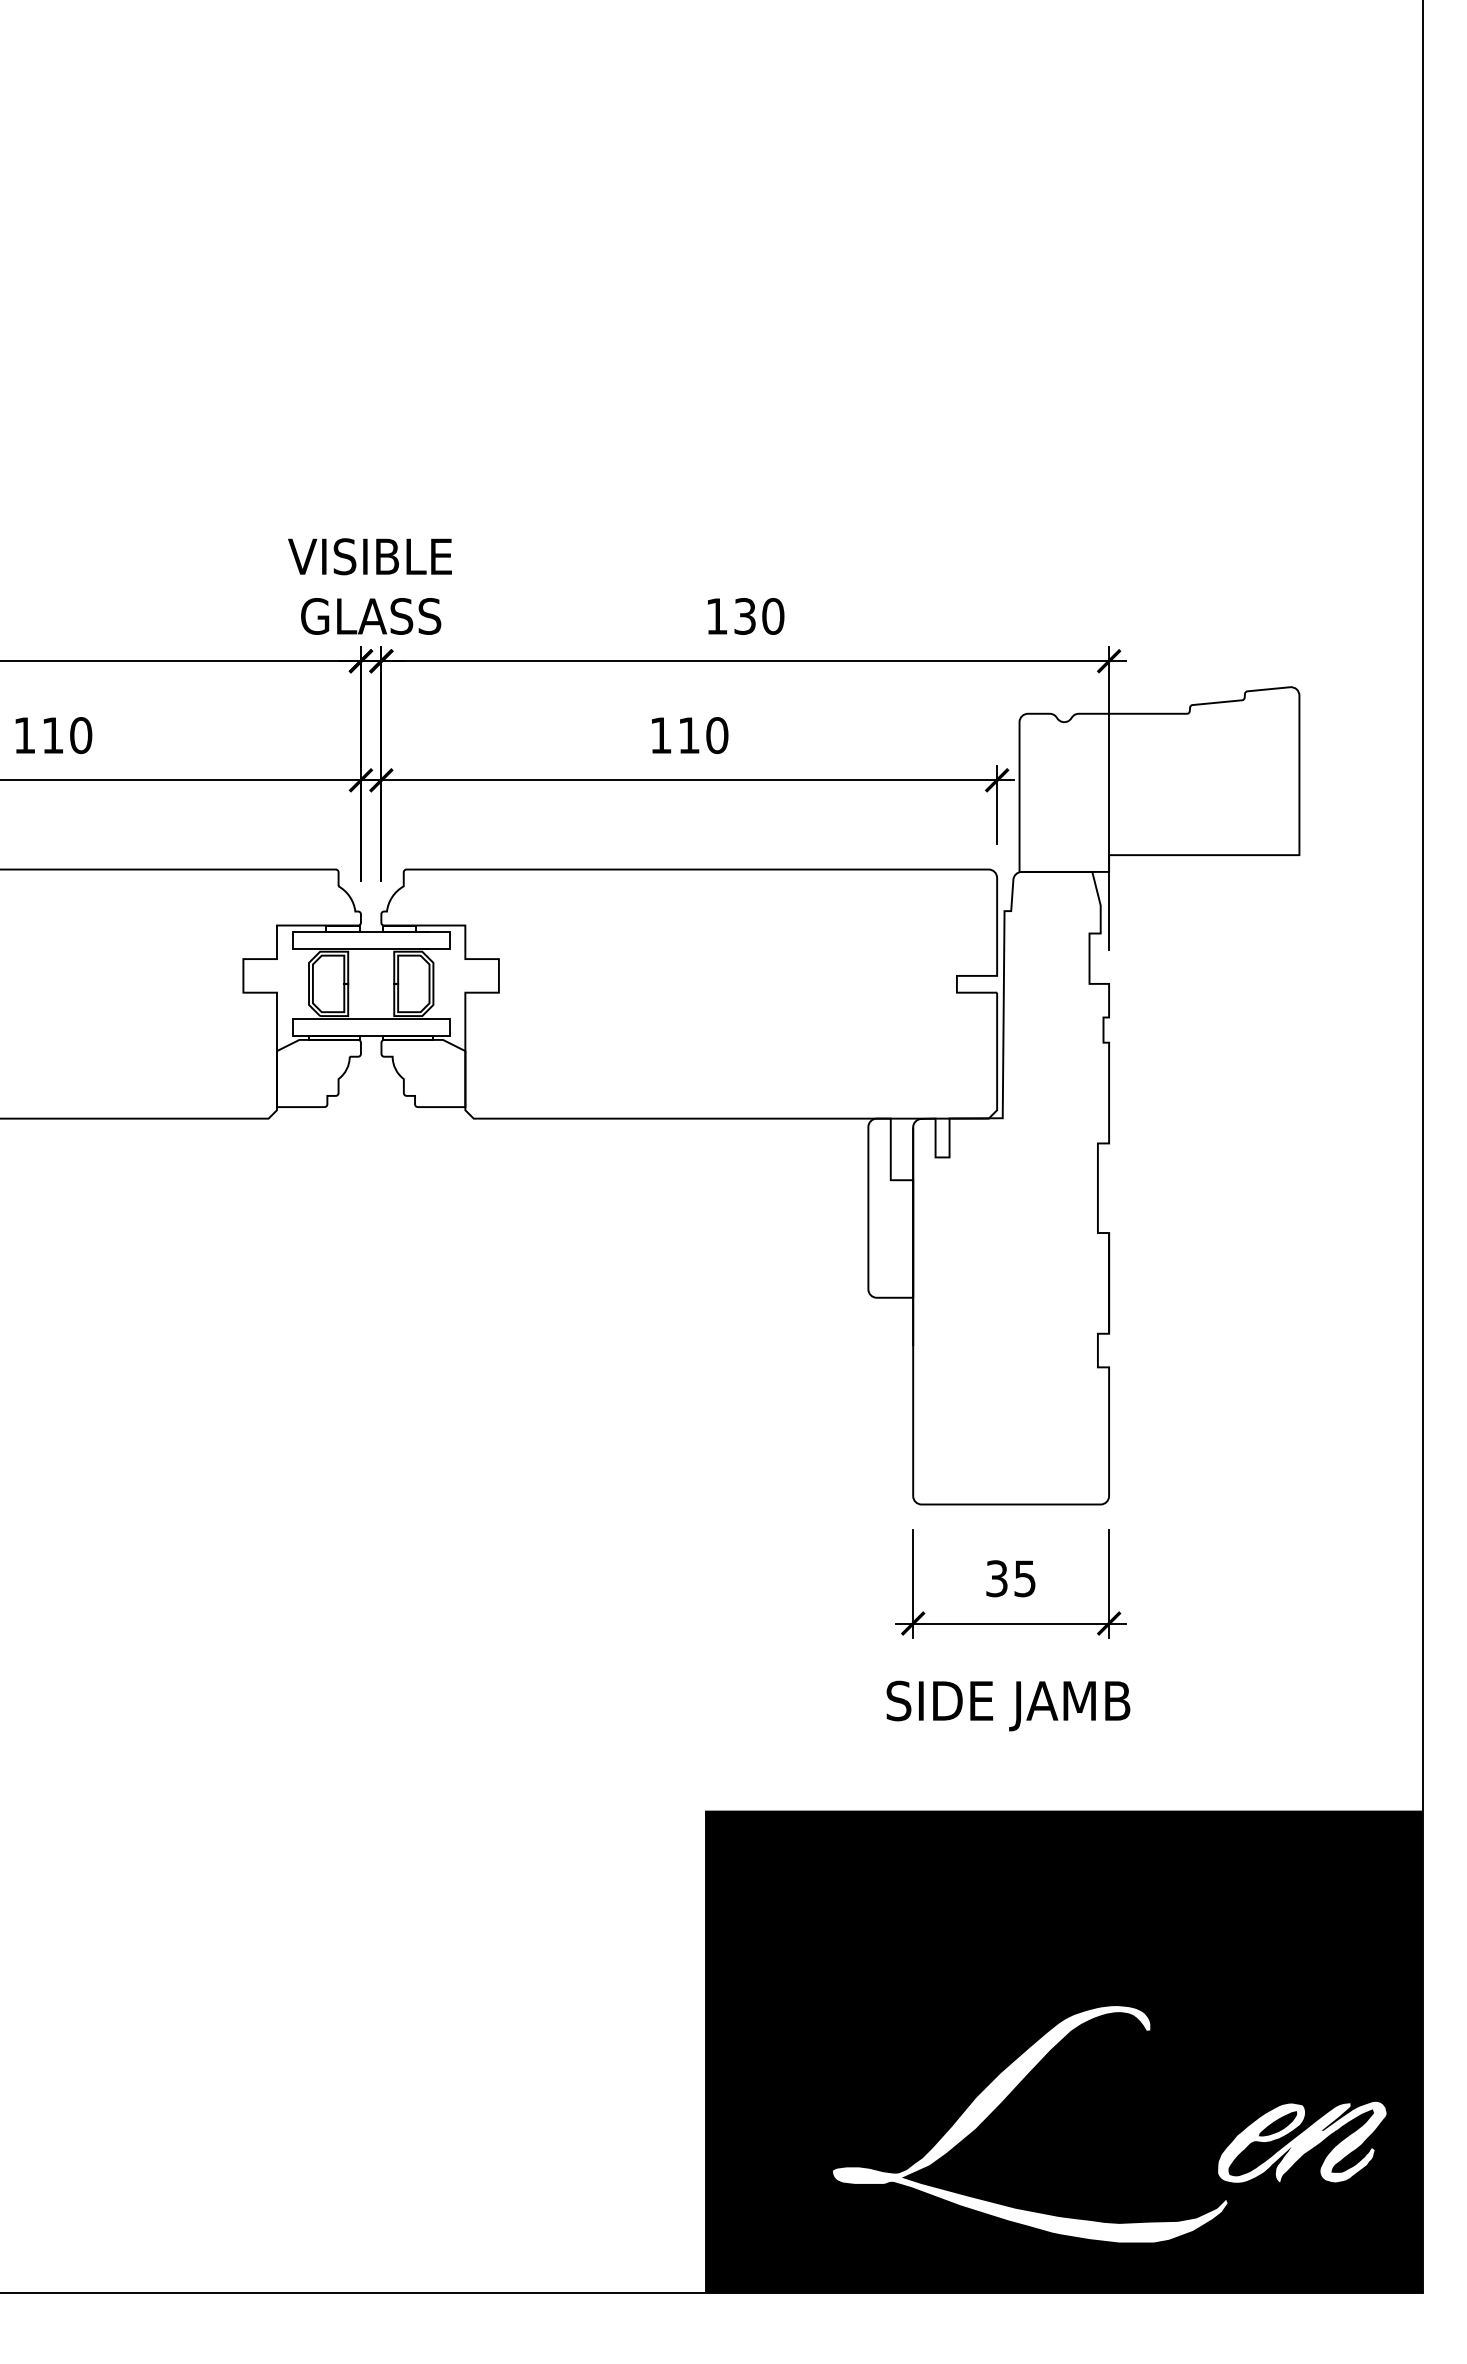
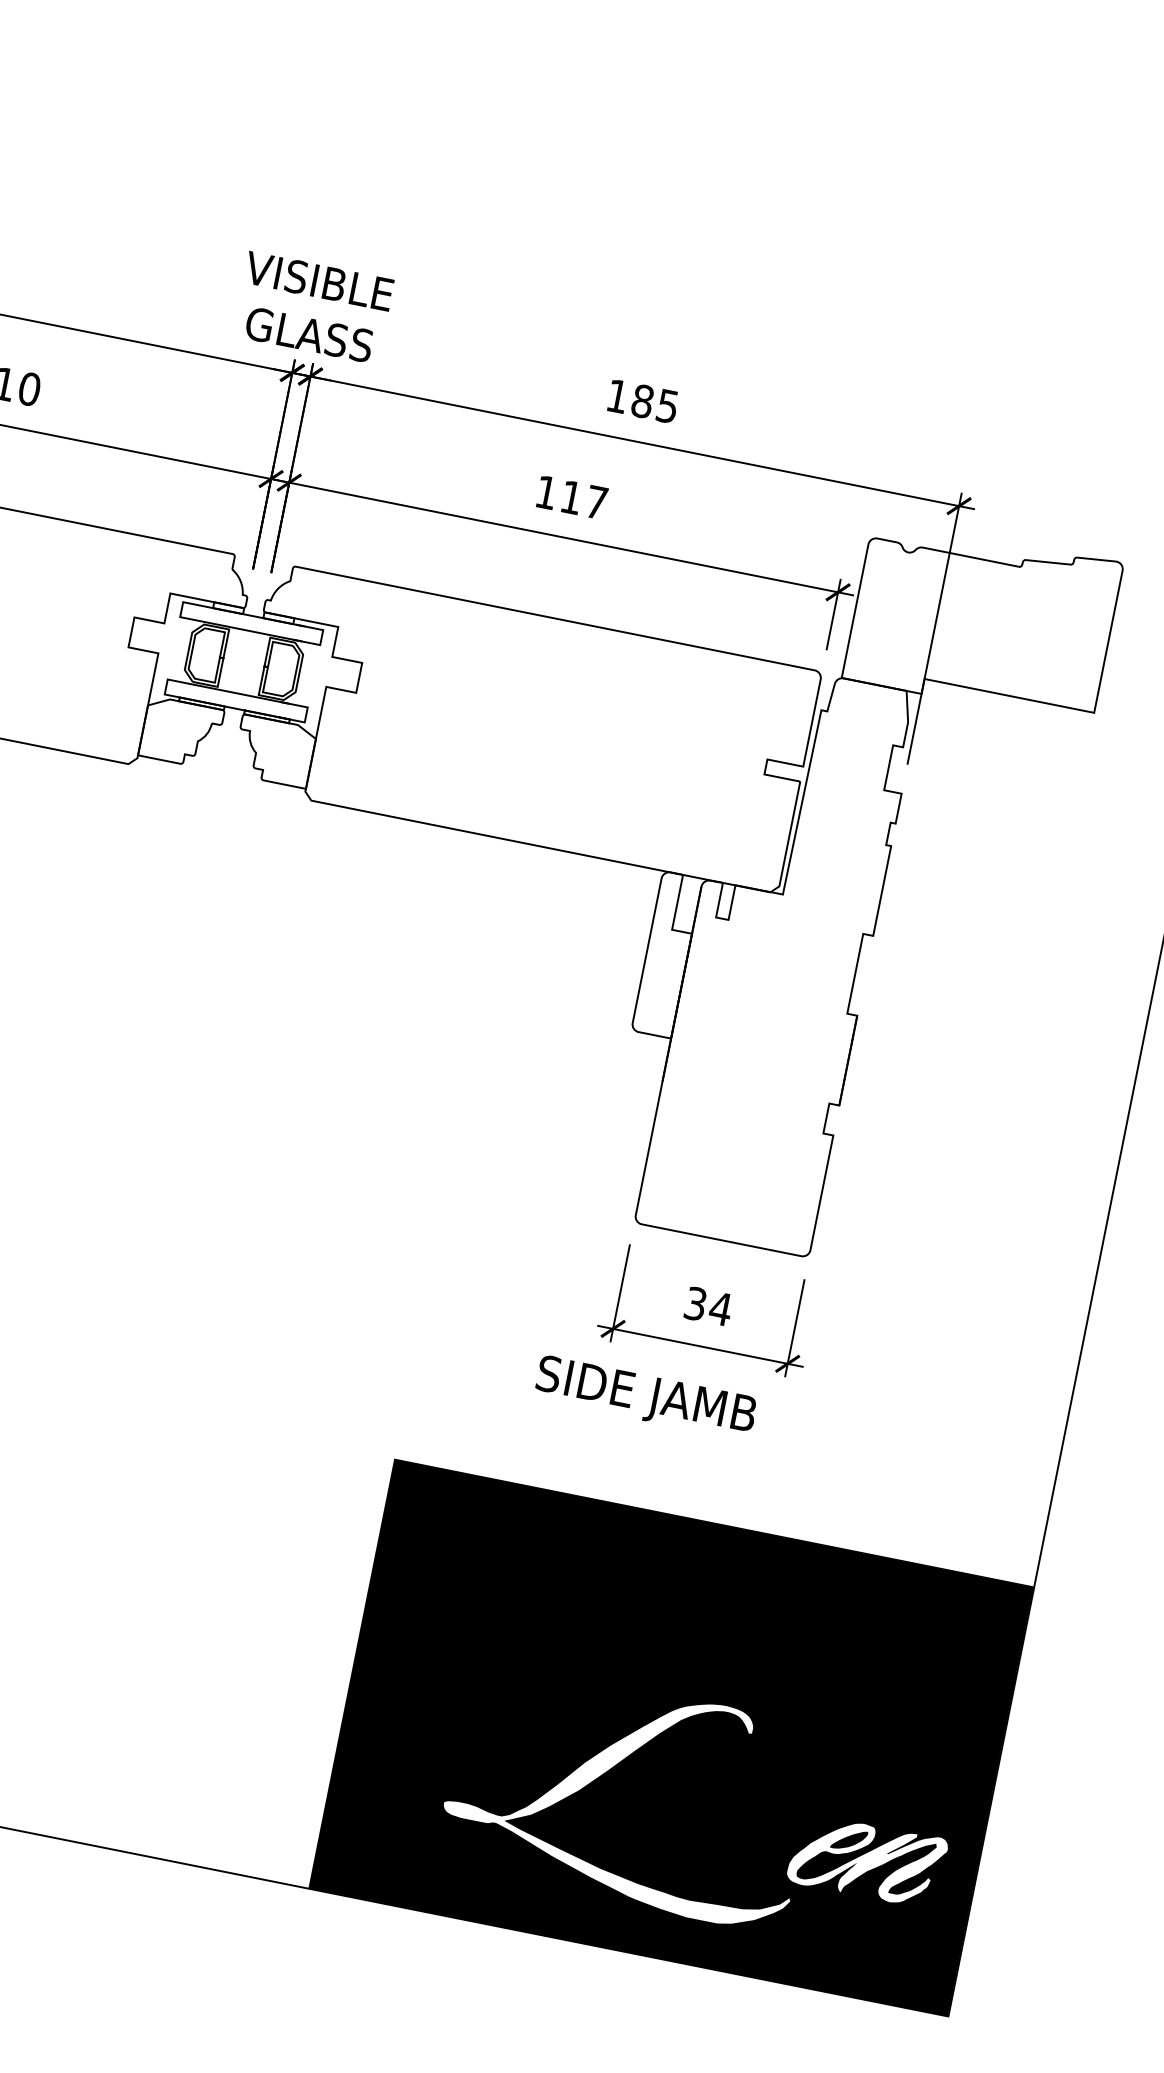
text: (759, 616) -> (655, 403), 130 -> 185
text: (717, 735) -> (596, 502), 110 -> 117
text: (1024, 1578) -> (720, 1308), 35 -> 34
text: (1008, 1705) -> (646, 1397), moved

